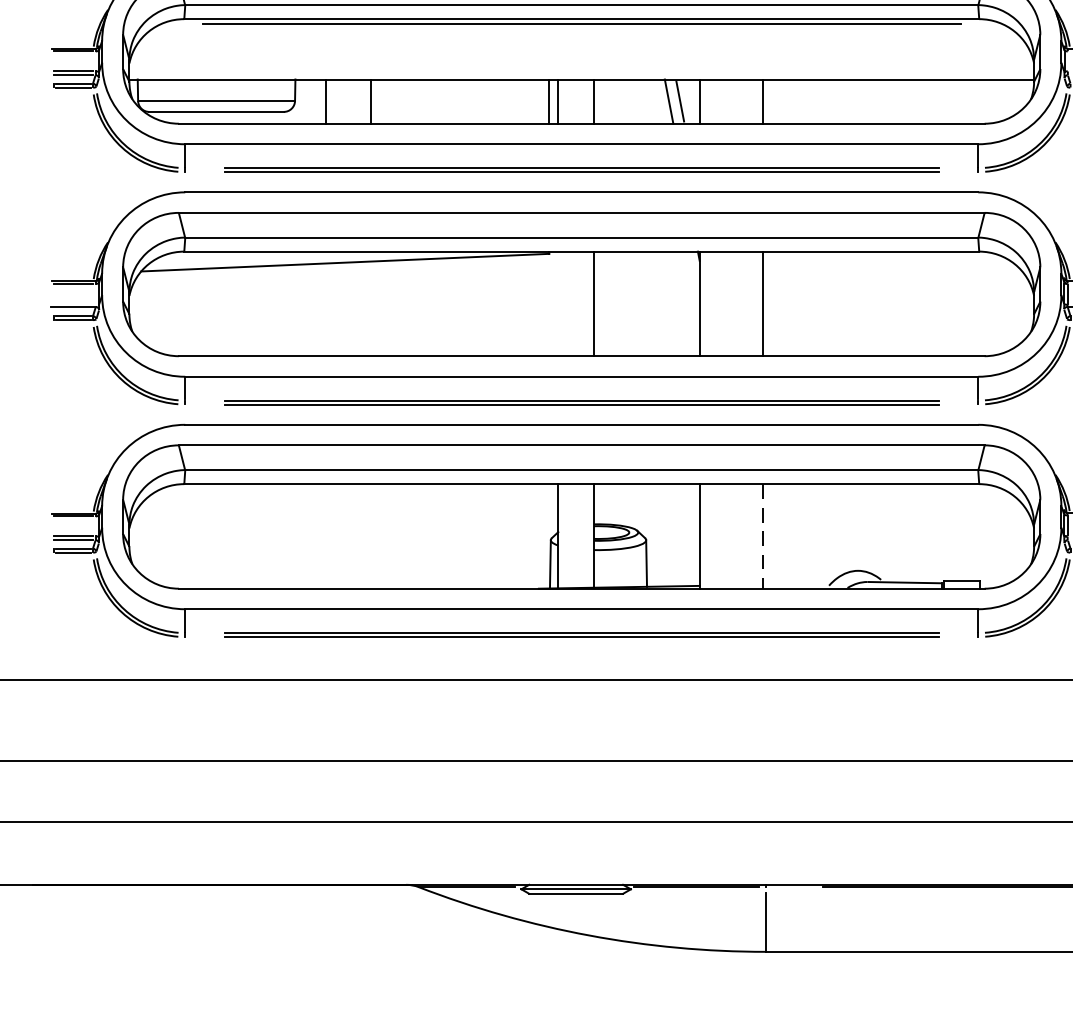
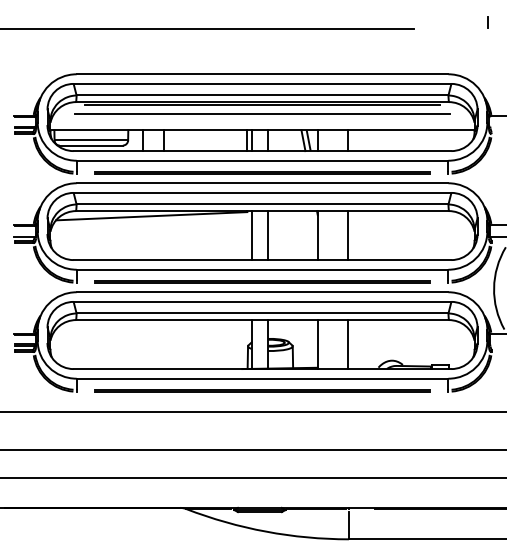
line: (581, 43) -> (262, 113), added
line: (558, 303) -> (251, 235), added
line: (763, 536) -> (347, 344), dashed -> solid

